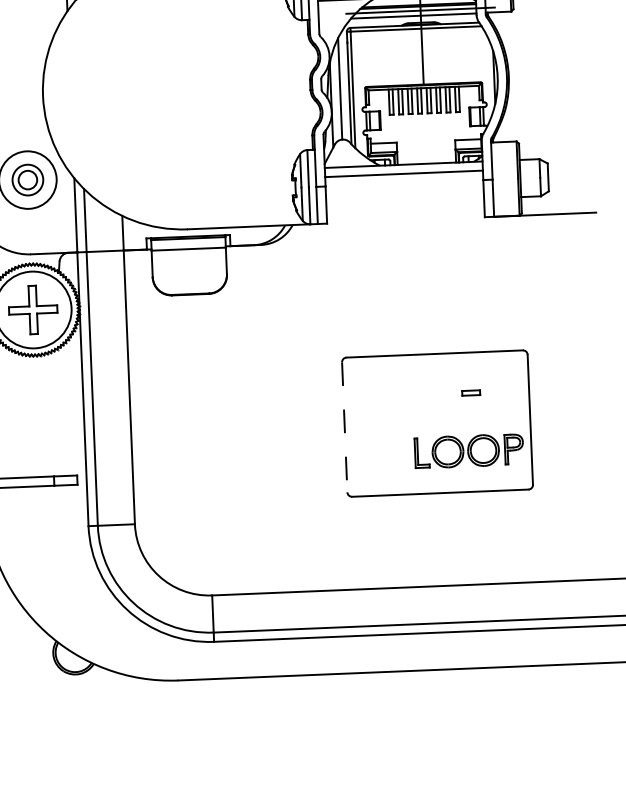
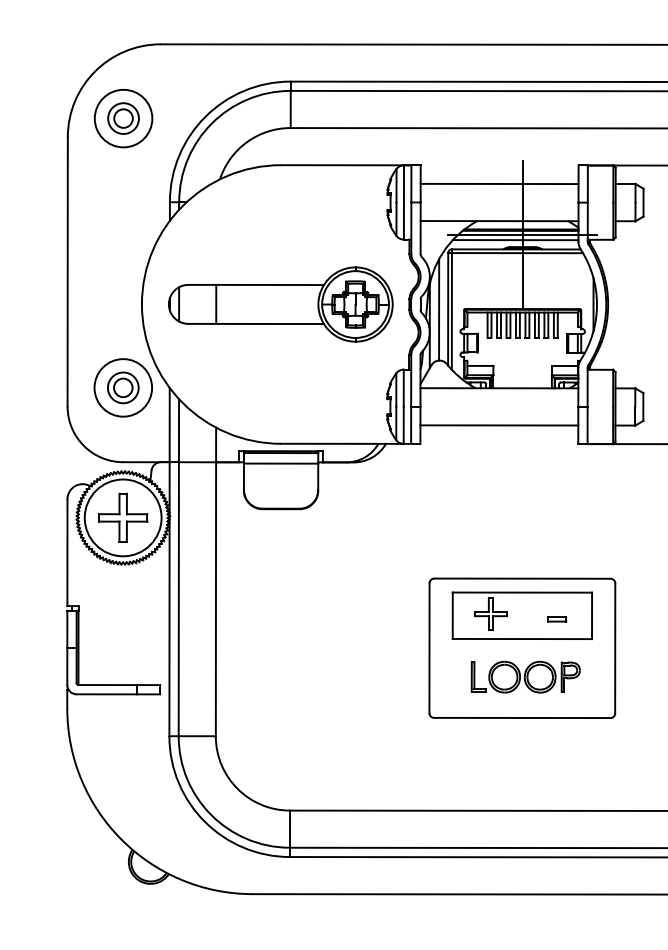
part: (181, 90) -> (280, 304), added
line: (404, 173) -> (499, 425), moved
part: (435, 390) -> (521, 615), added
line: (344, 427) -> (429, 648), dashed -> solid
part: (468, 450) -> (525, 676), moved

